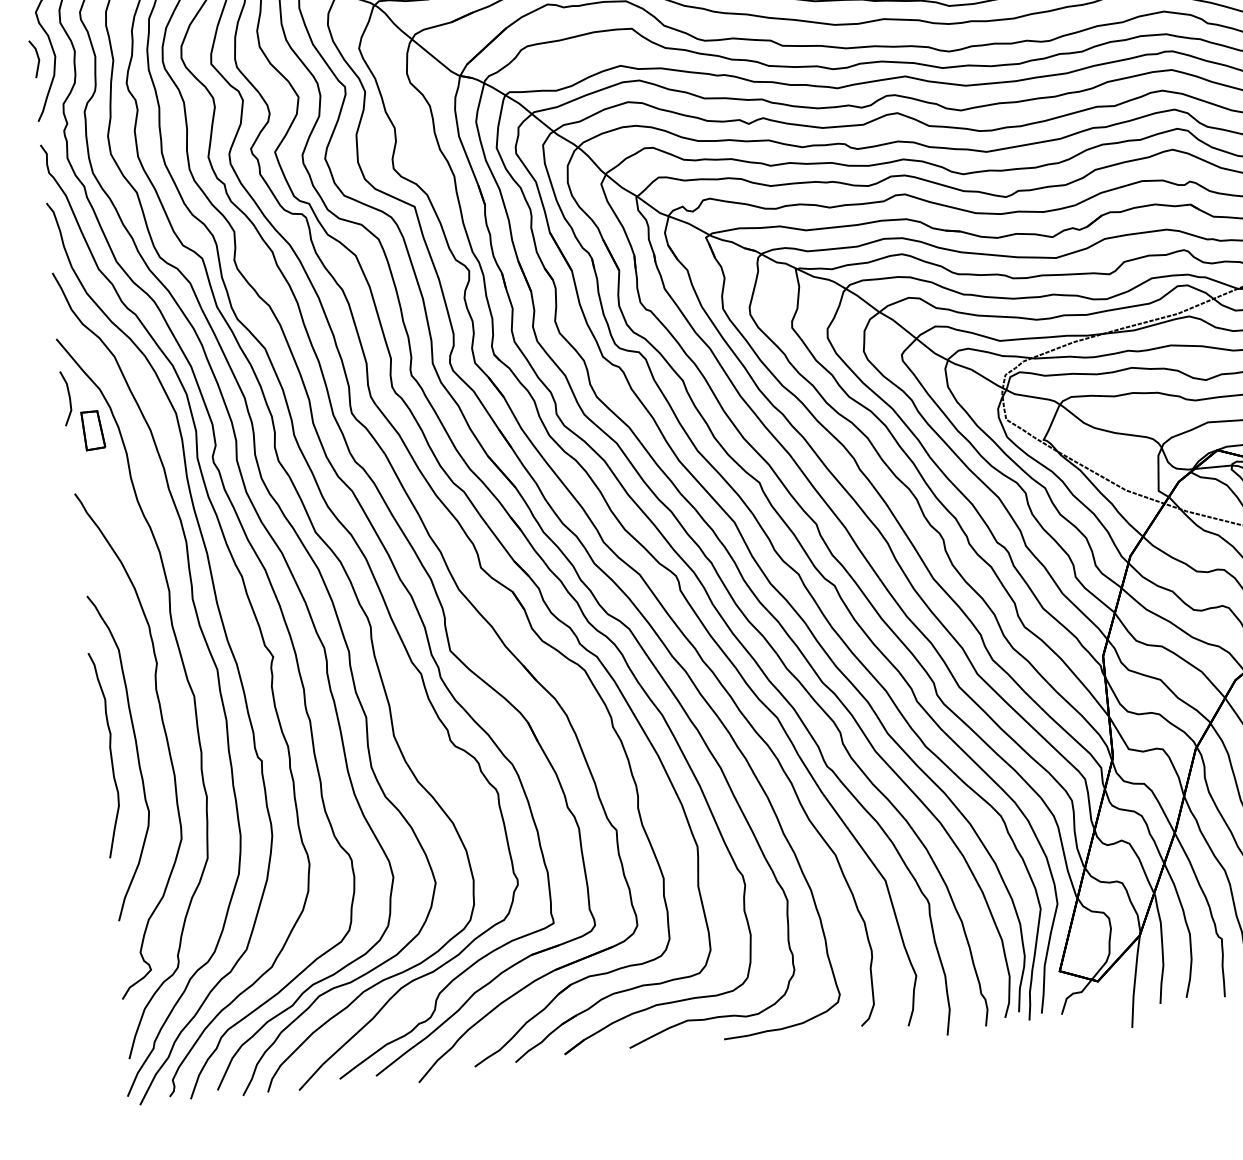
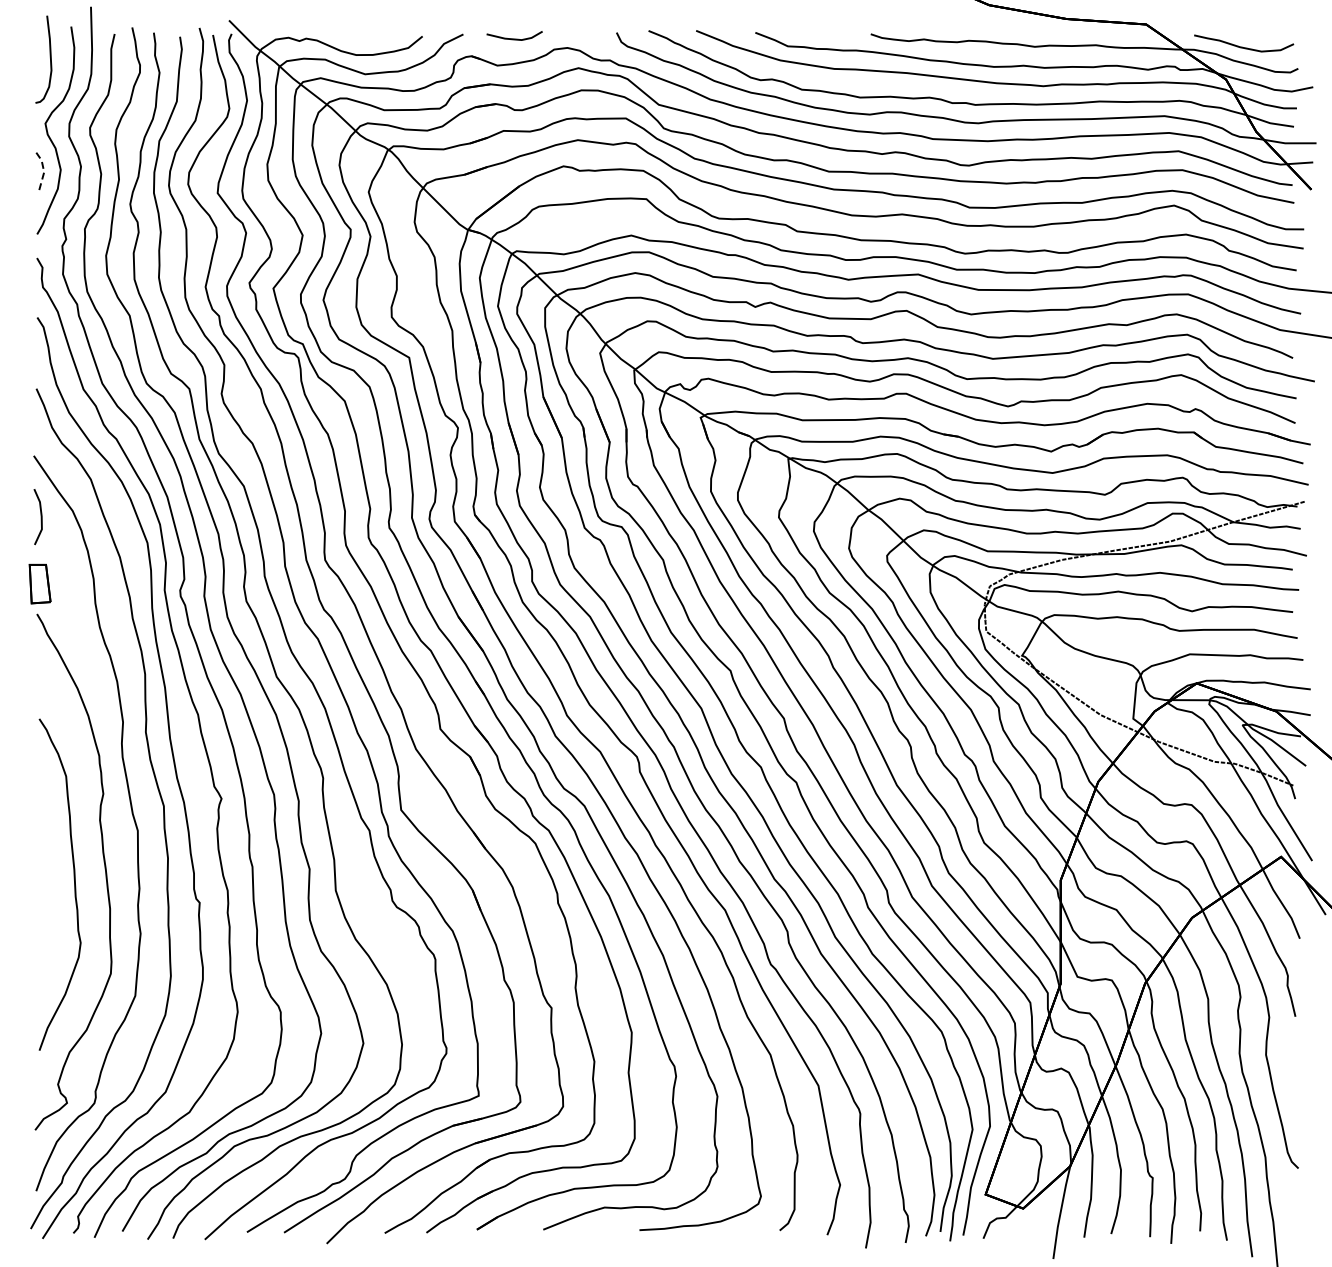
line: (38, 57) -> (43, 169), solid -> dashed
part: (92, 430) -> (39, 583), moved
curve: (110, 754) -> (47, 881), removed

